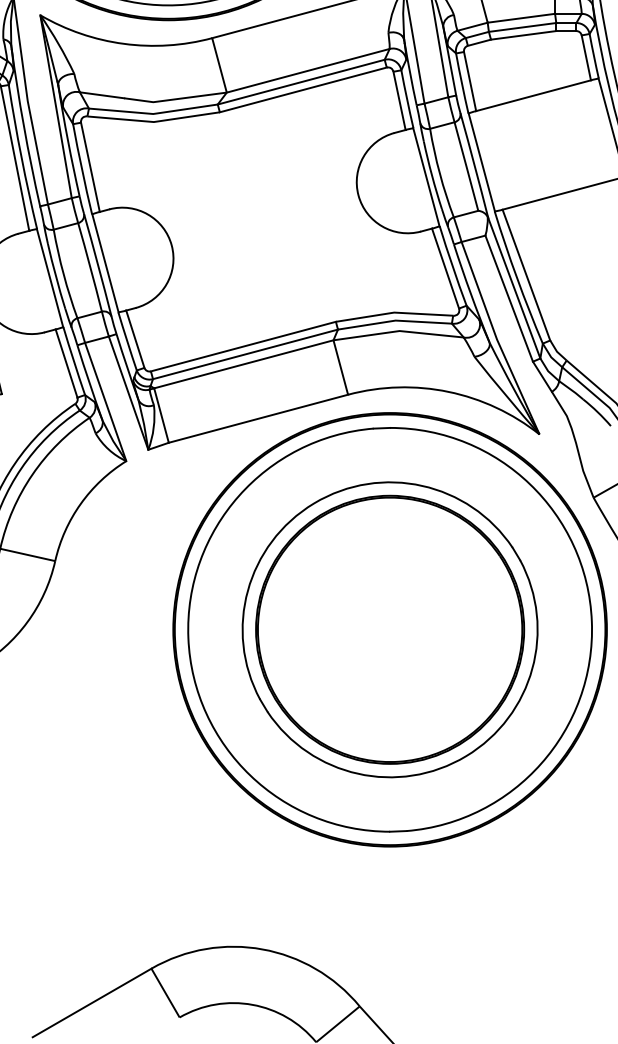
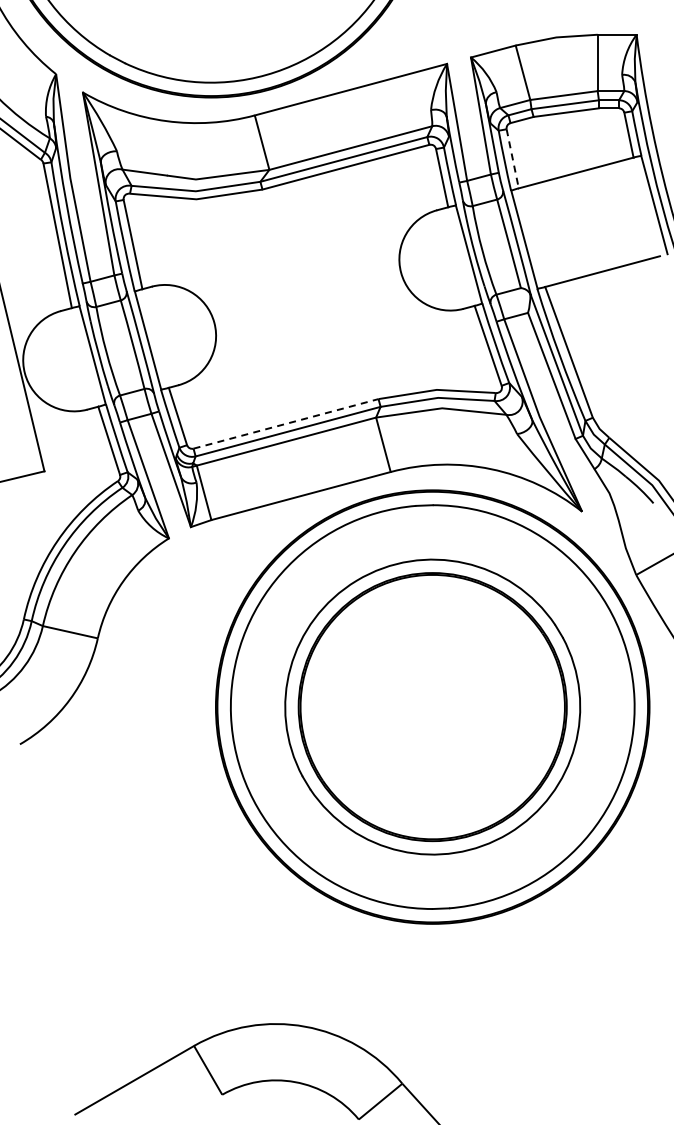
line: (469, 82) -> (512, 159), solid -> dashed
line: (243, 346) -> (286, 423), solid -> dashed

